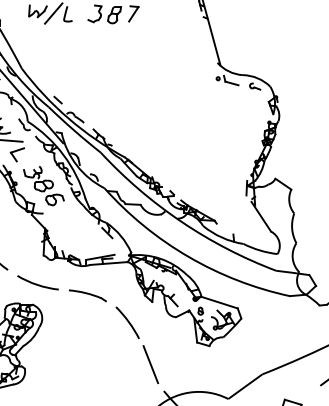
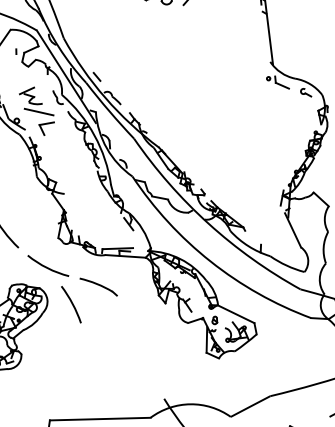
part: (43, 186) -> (68, 165), removed
arc: (127, 321) -> (71, 303), moved
line: (150, 364) -> (154, 368), removed

